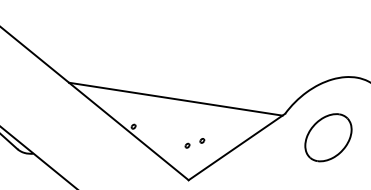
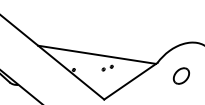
part: (328, 136) -> (181, 75), size x0.6
part: (194, 142) -> (107, 67), moved

